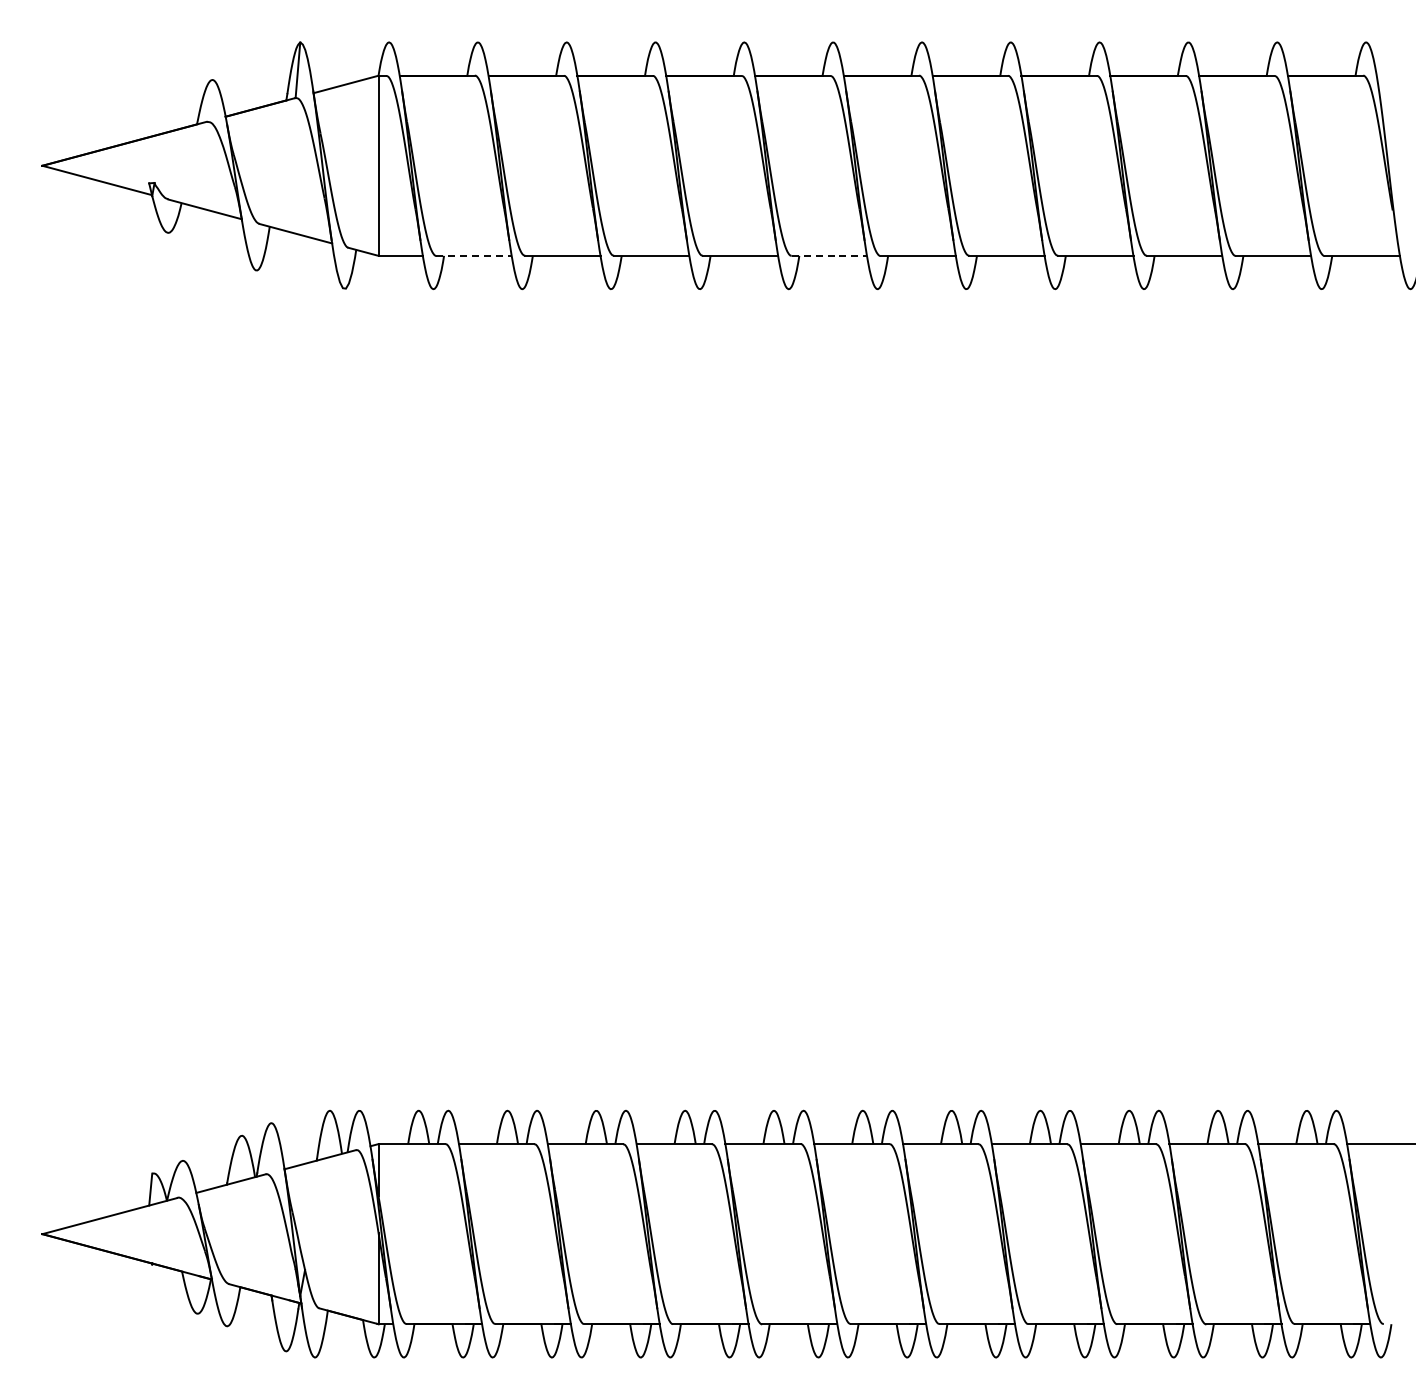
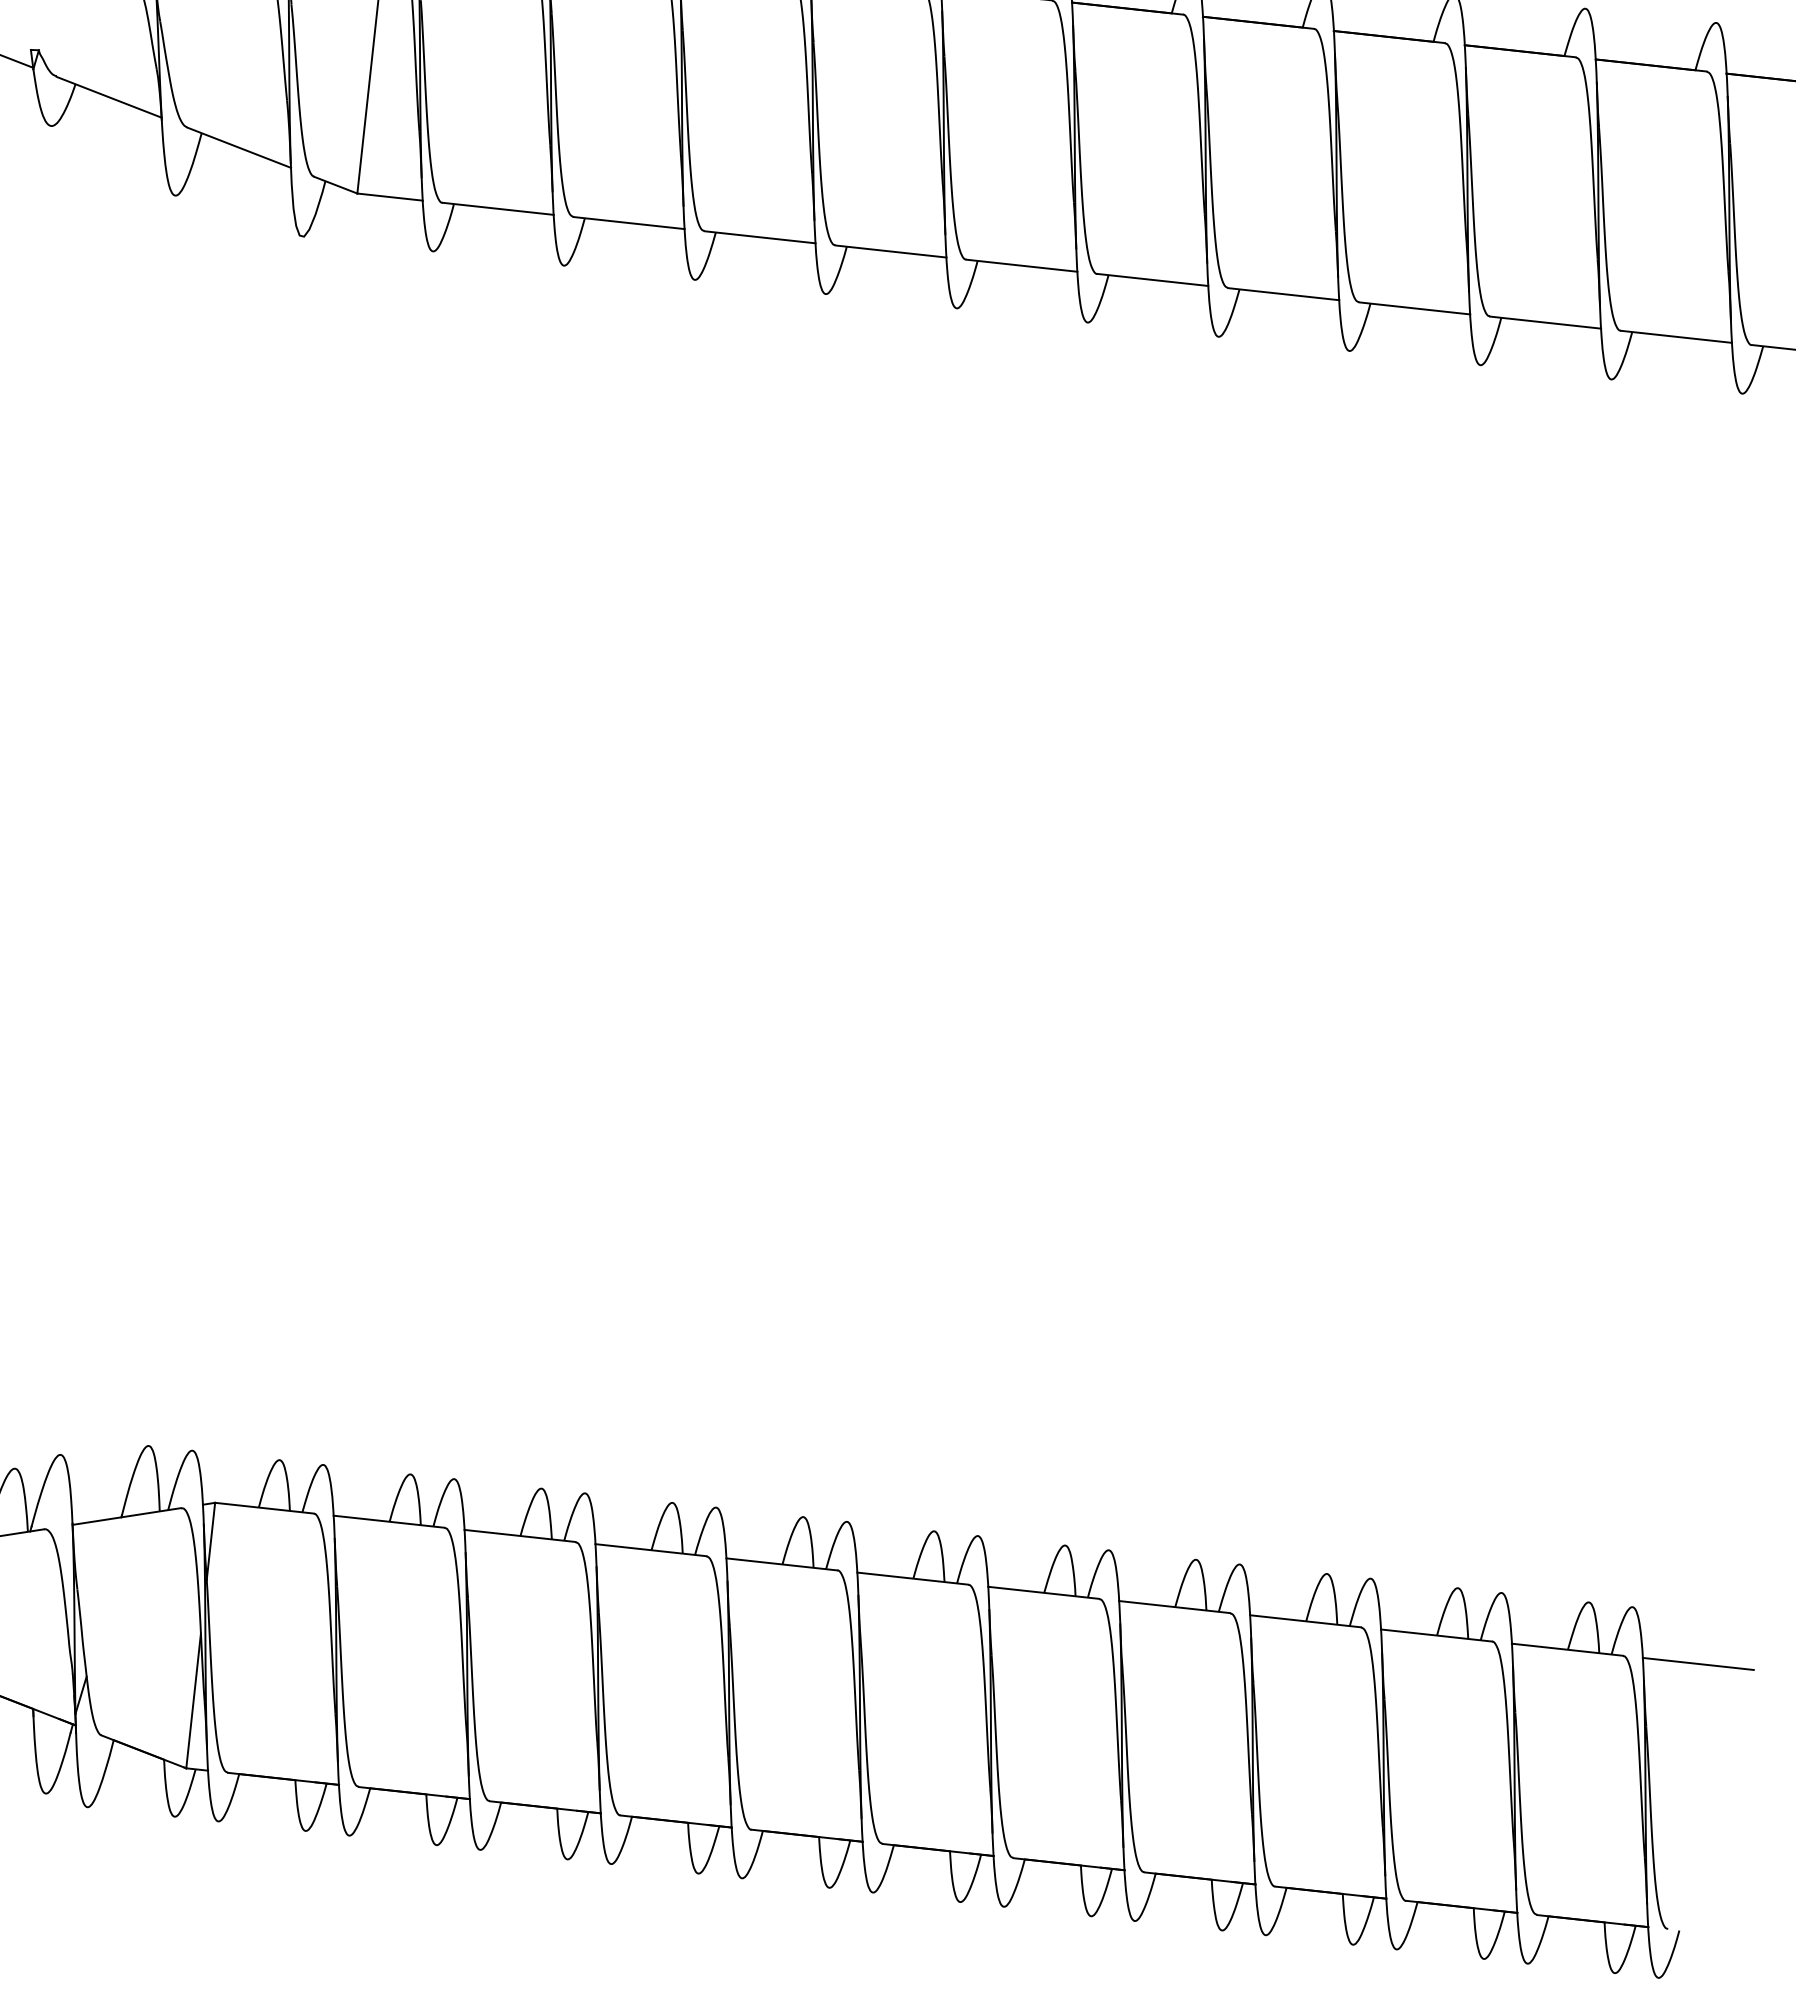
line: (474, 255) -> (498, 208), dashed -> solid
line: (829, 255) -> (1022, 265), dashed -> solid

